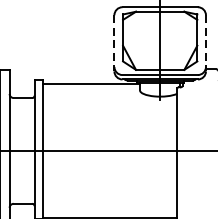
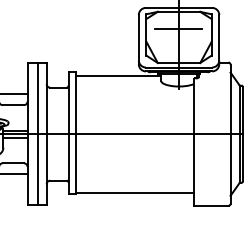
line: (158, 30) -> (177, 28), added
line: (114, 43) -> (138, 39), dashed -> solid
line: (206, 43) -> (219, 39), dashed -> solid

